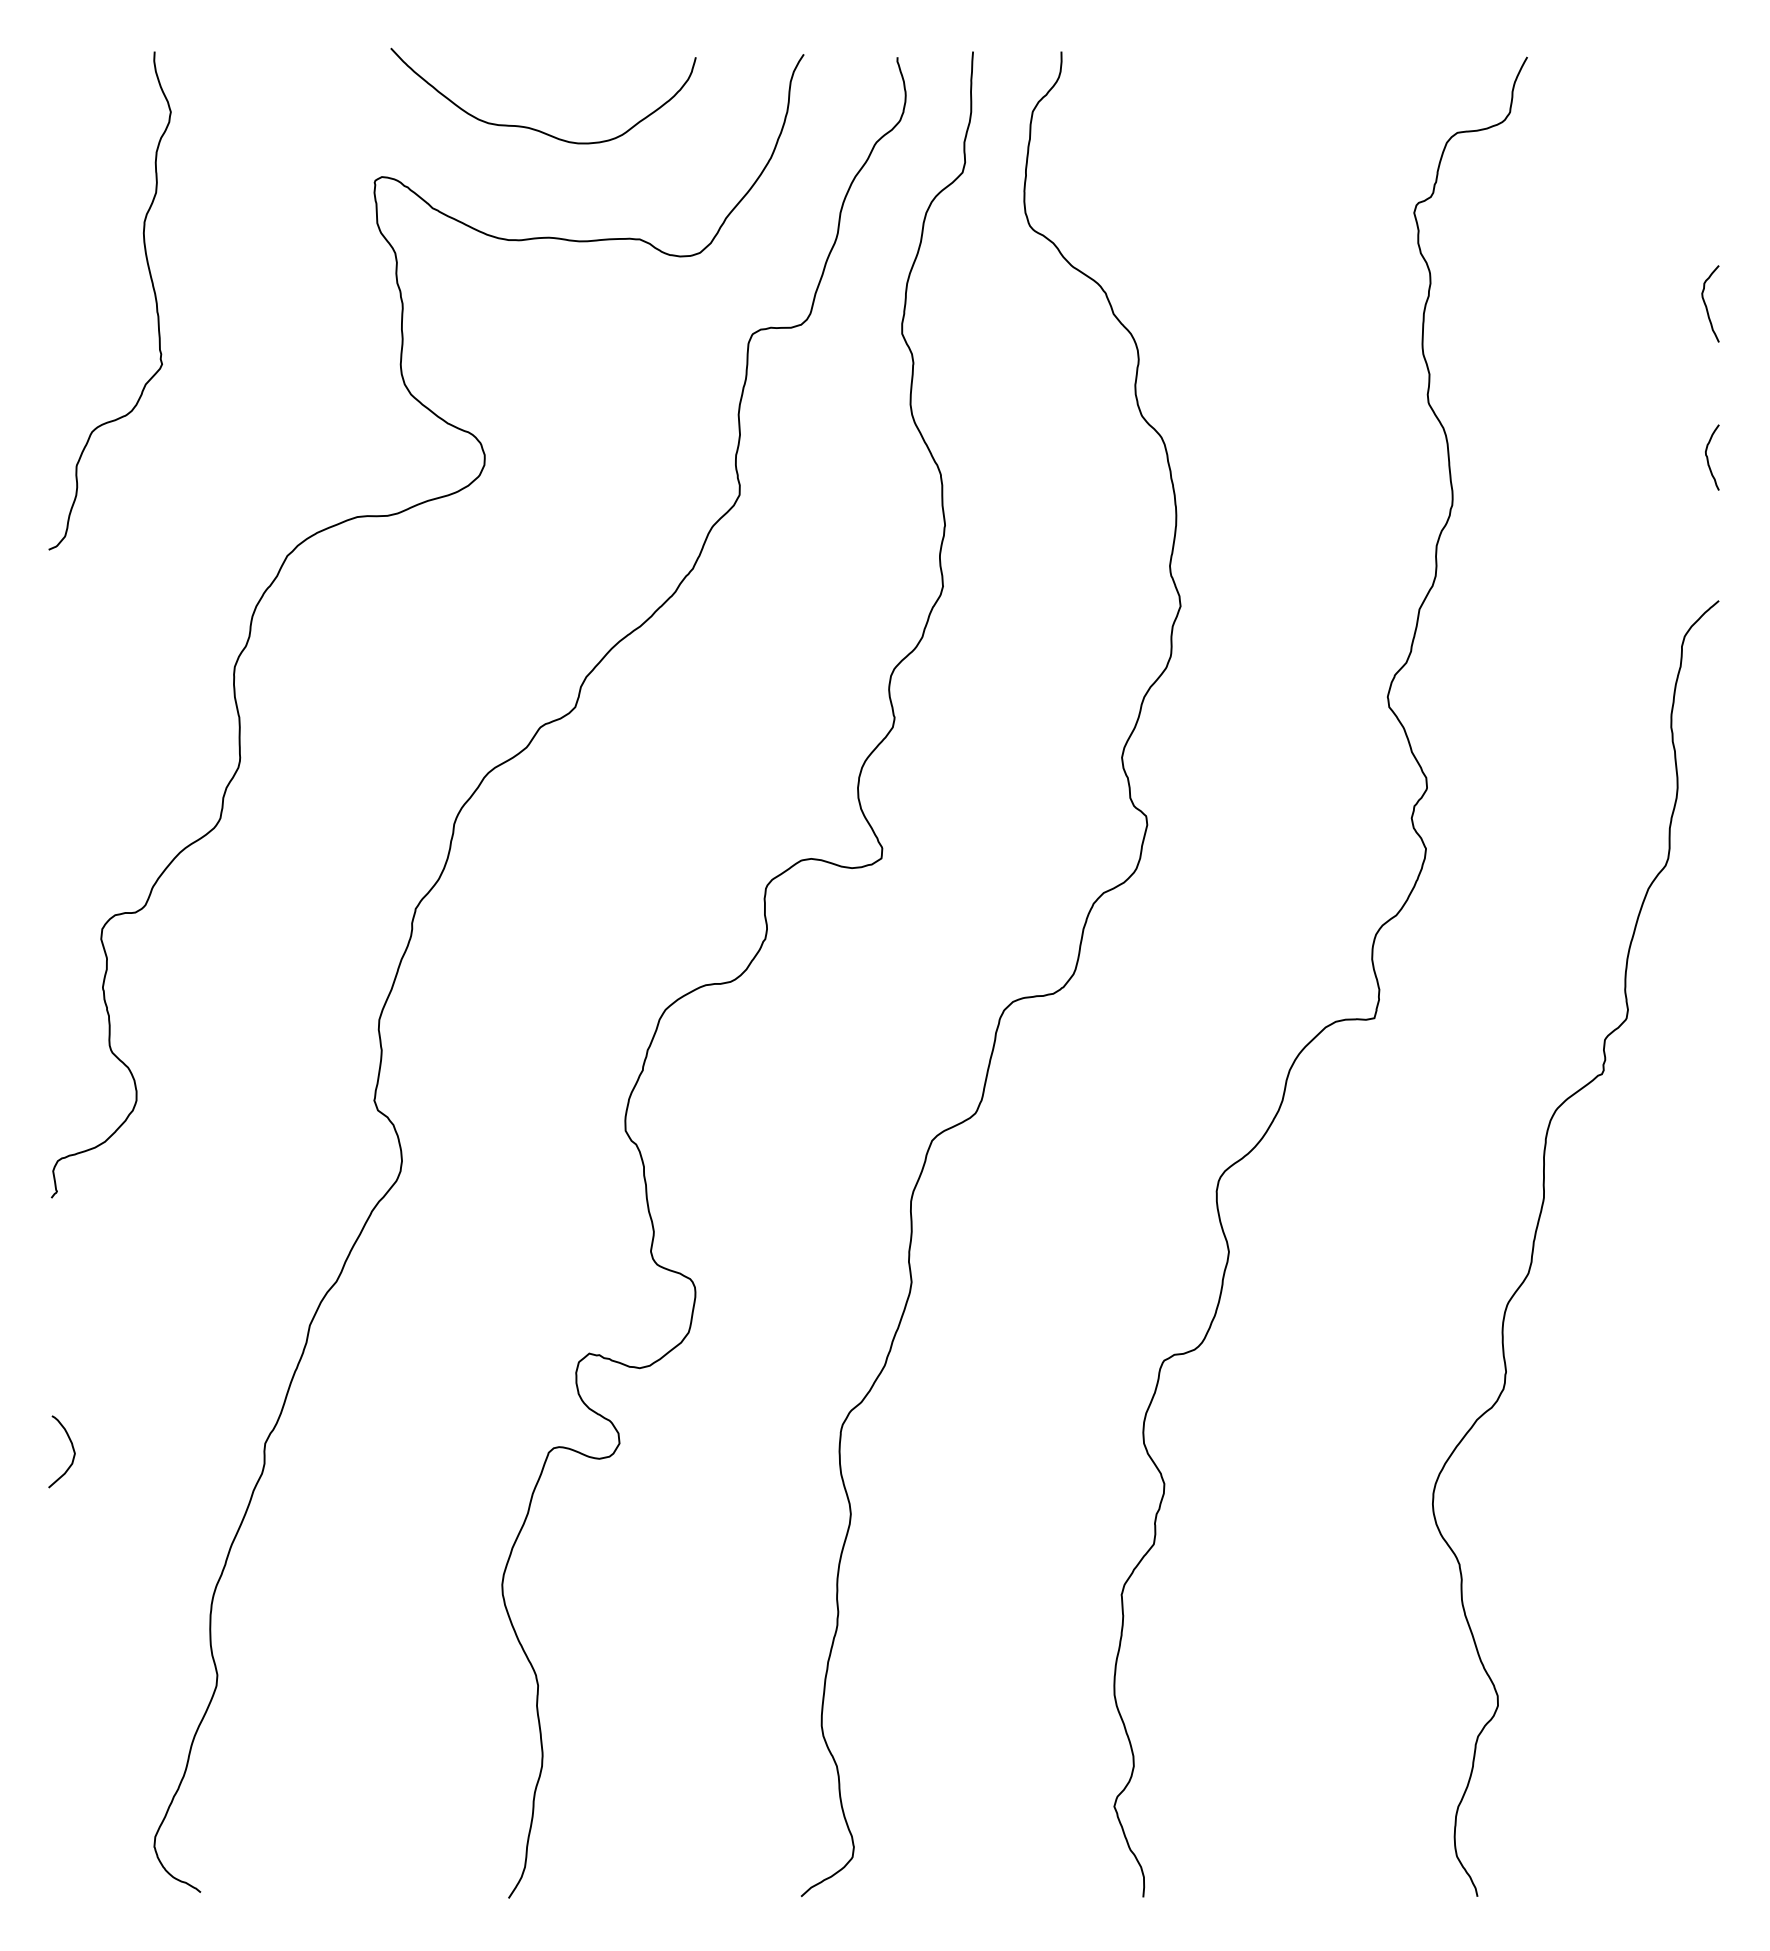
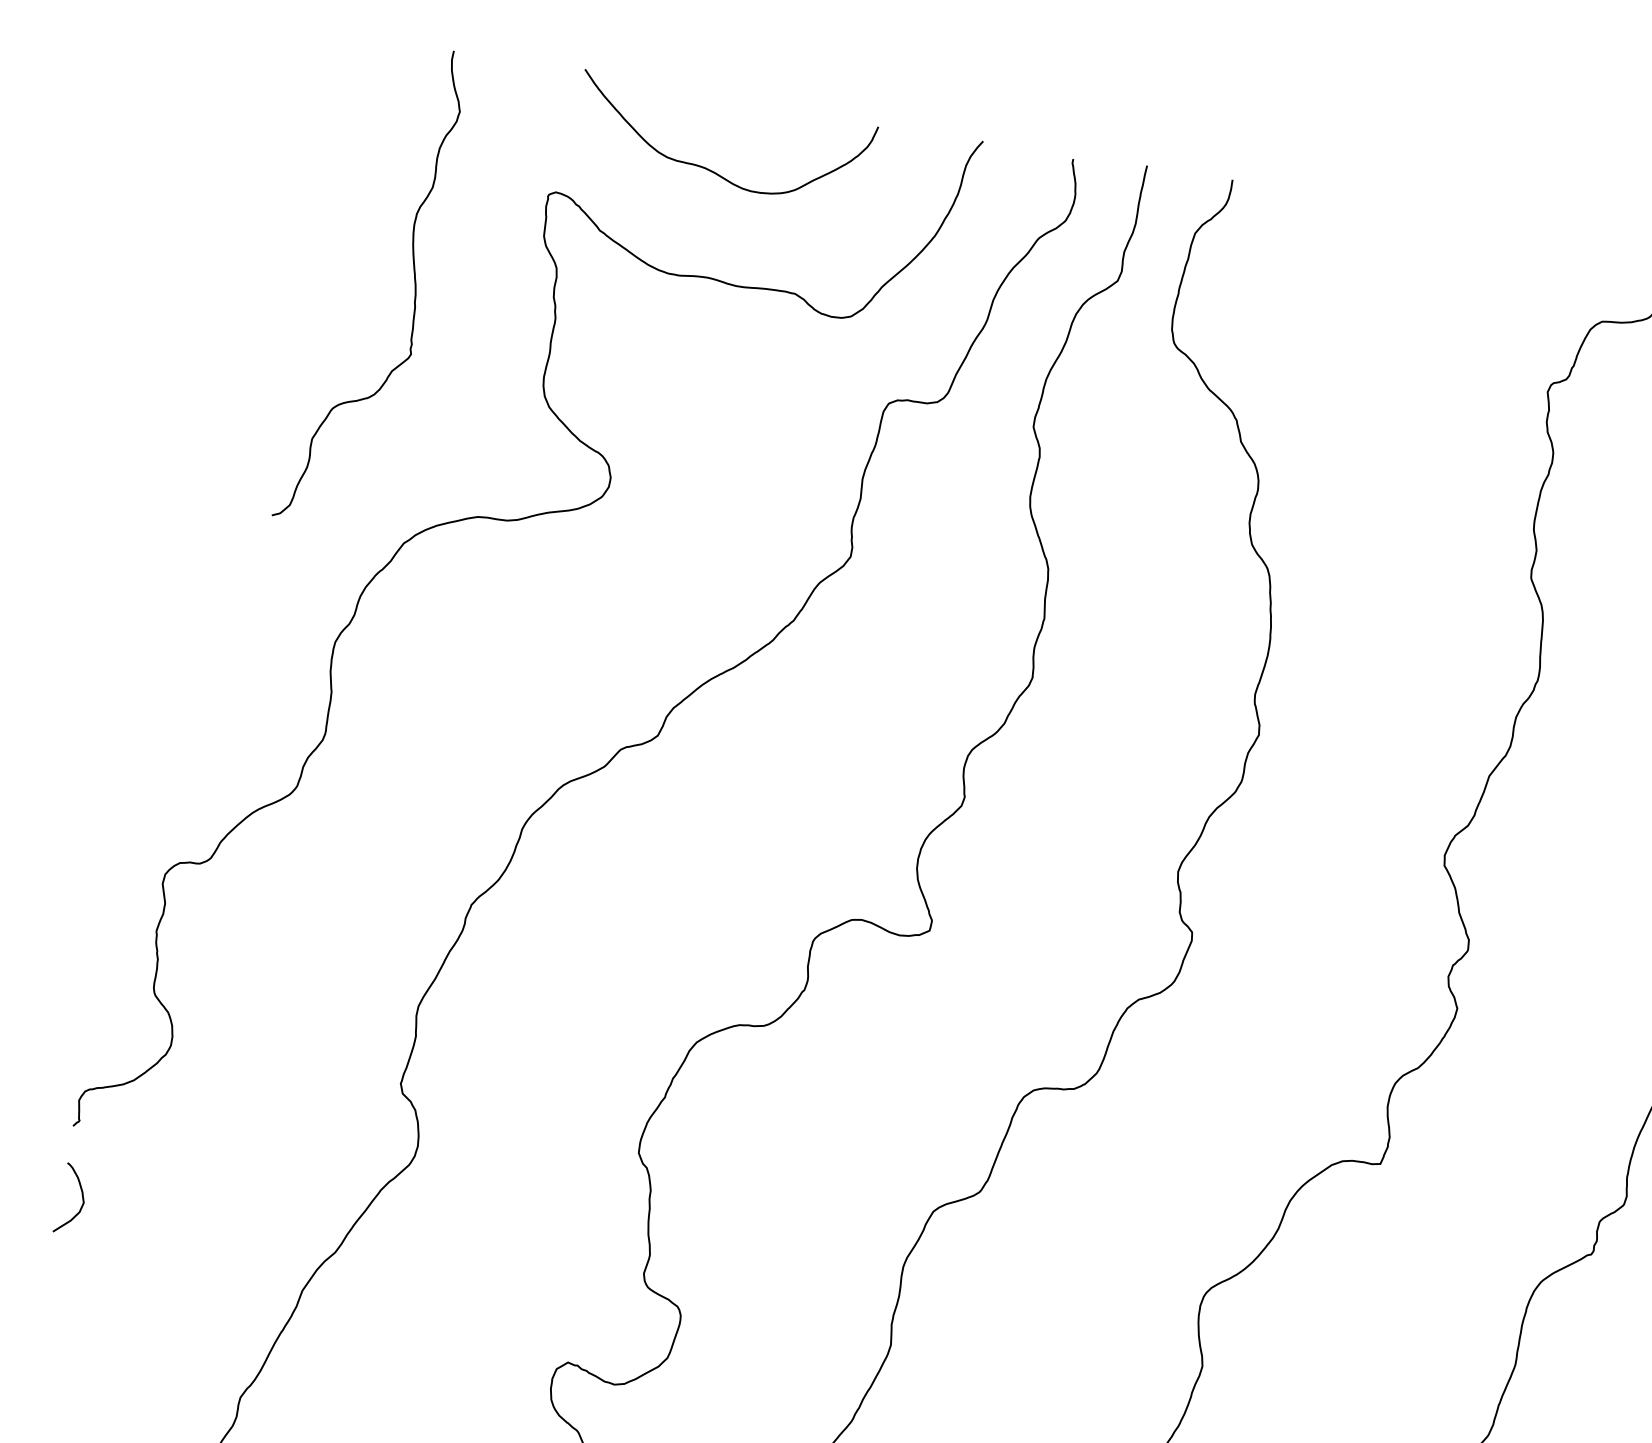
curve: (152, 288) -> (413, 279), moved
curve: (71, 1446) -> (81, 1195), moved

